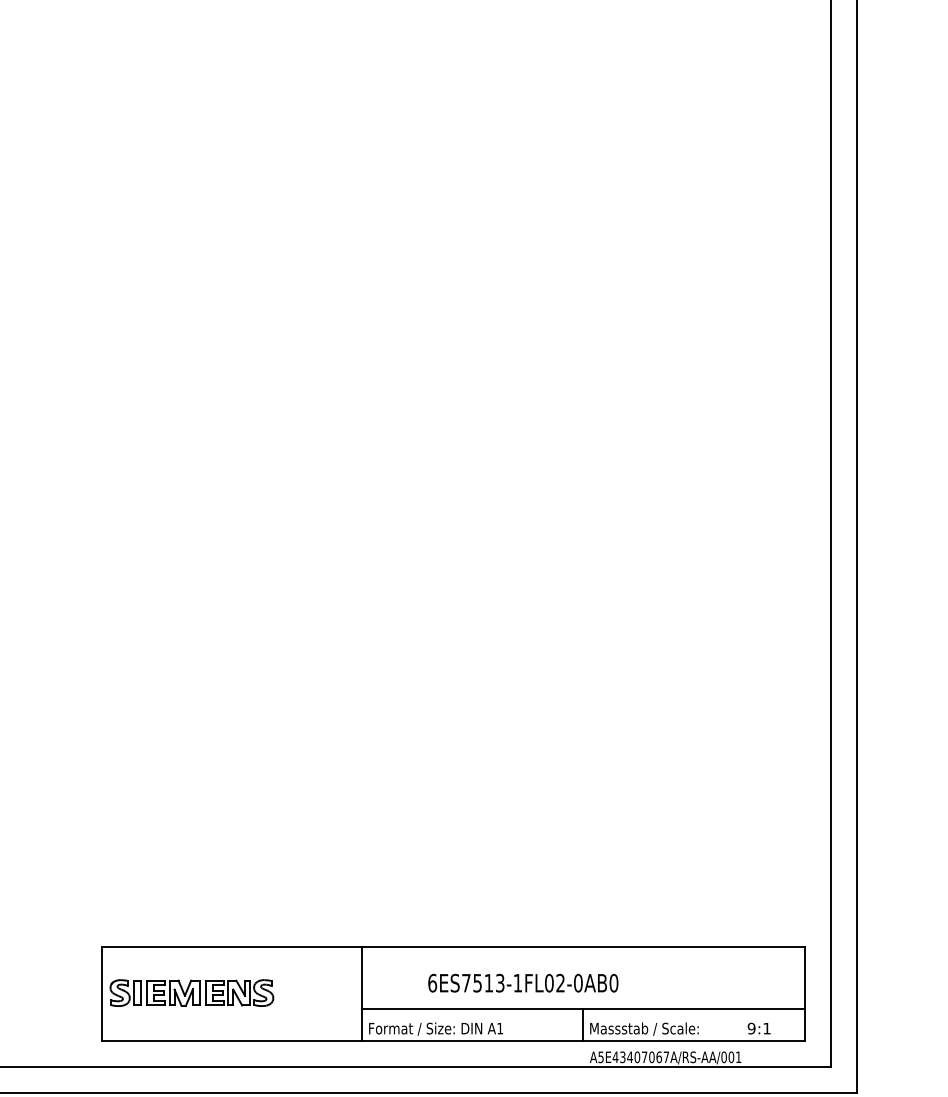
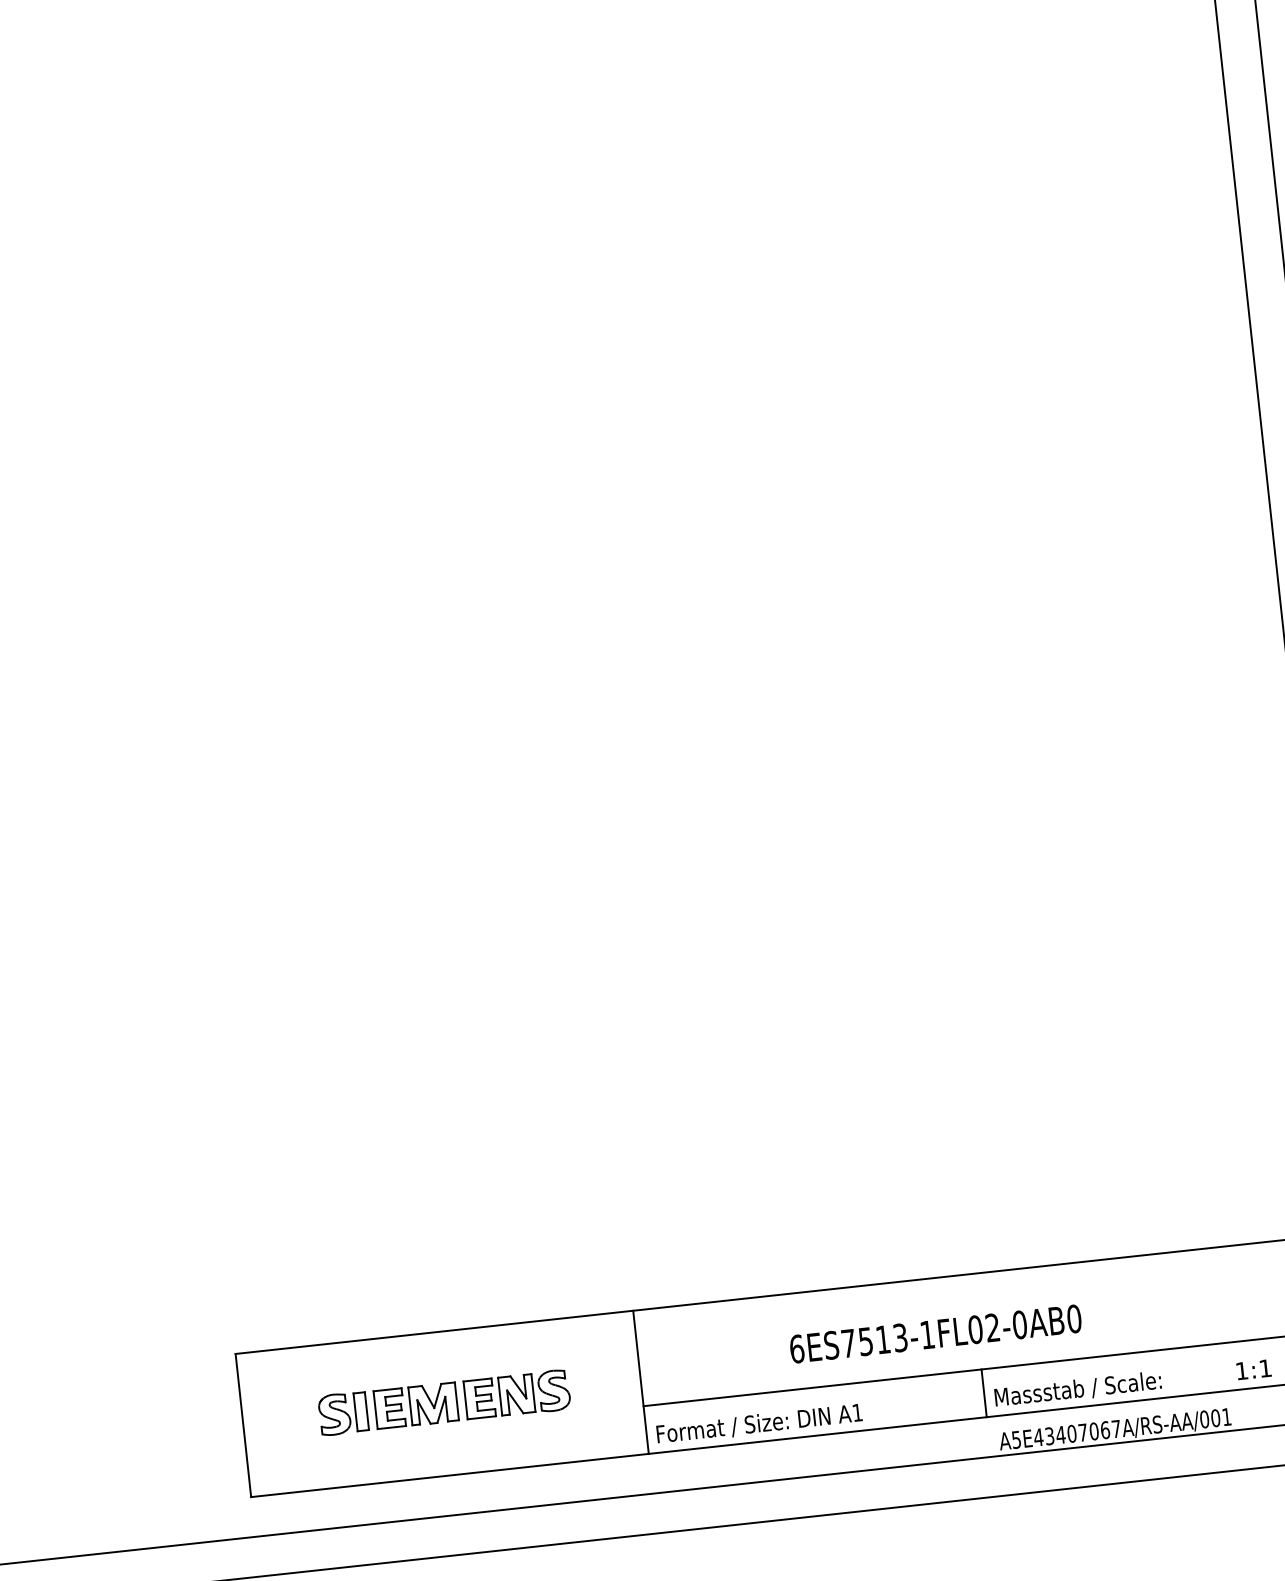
text: (523, 982) -> (935, 1332), moved
part: (191, 992) -> (443, 1401), moved
text: (751, 1028) -> (1241, 1370), 9:1 -> 1:1

